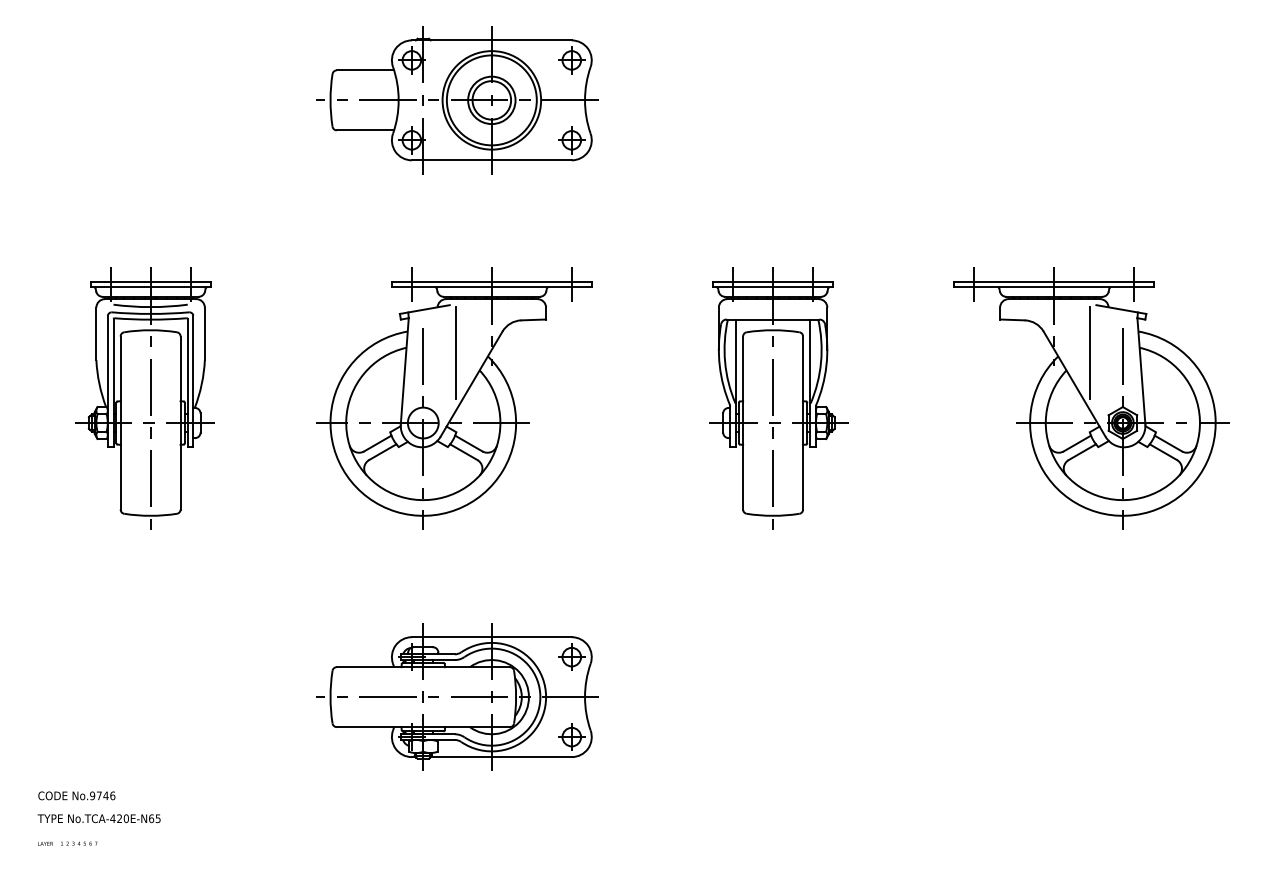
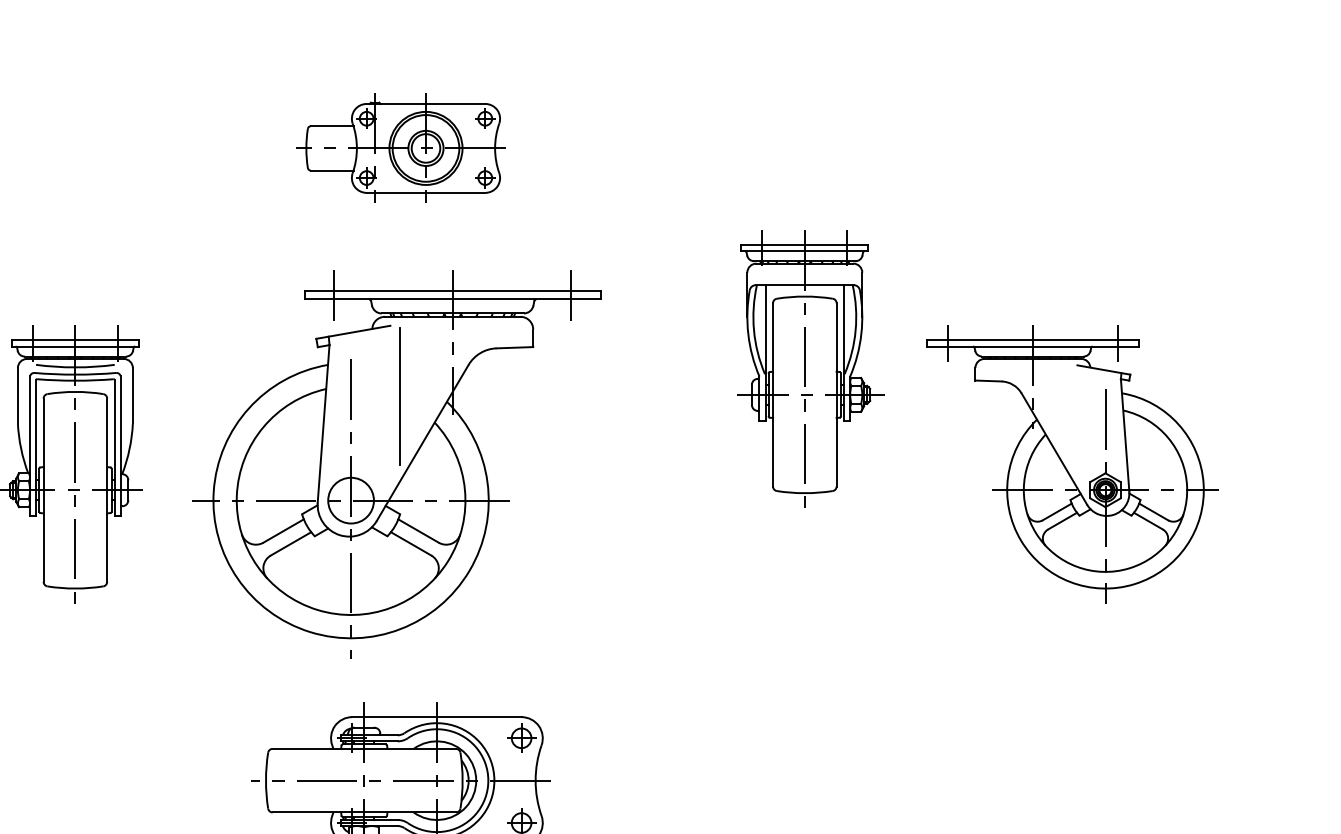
part: (457, 100) -> (400, 148), size x0.7
line: (1089, 352) -> (1070, 415), removed
part: (454, 398) -> (397, 464), size x1.4
part: (778, 398) -> (810, 368), moved

